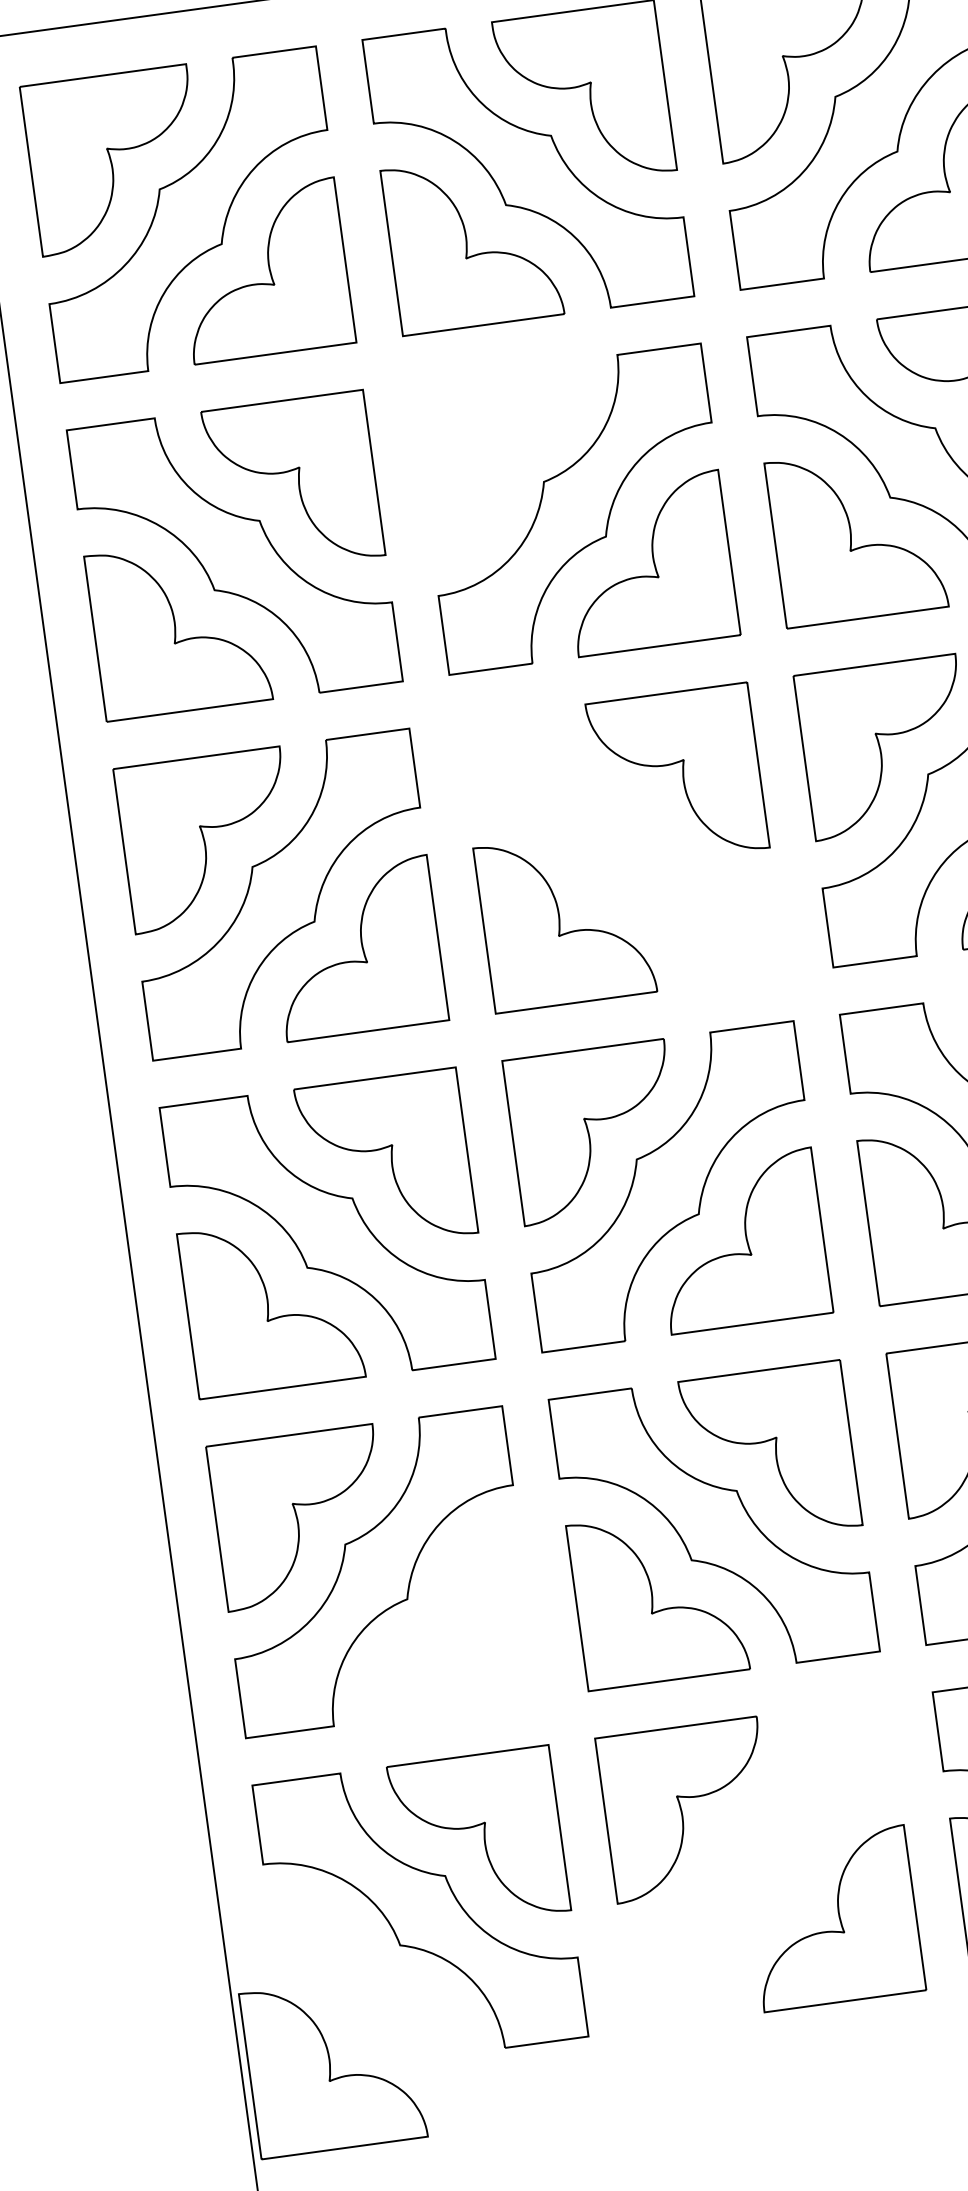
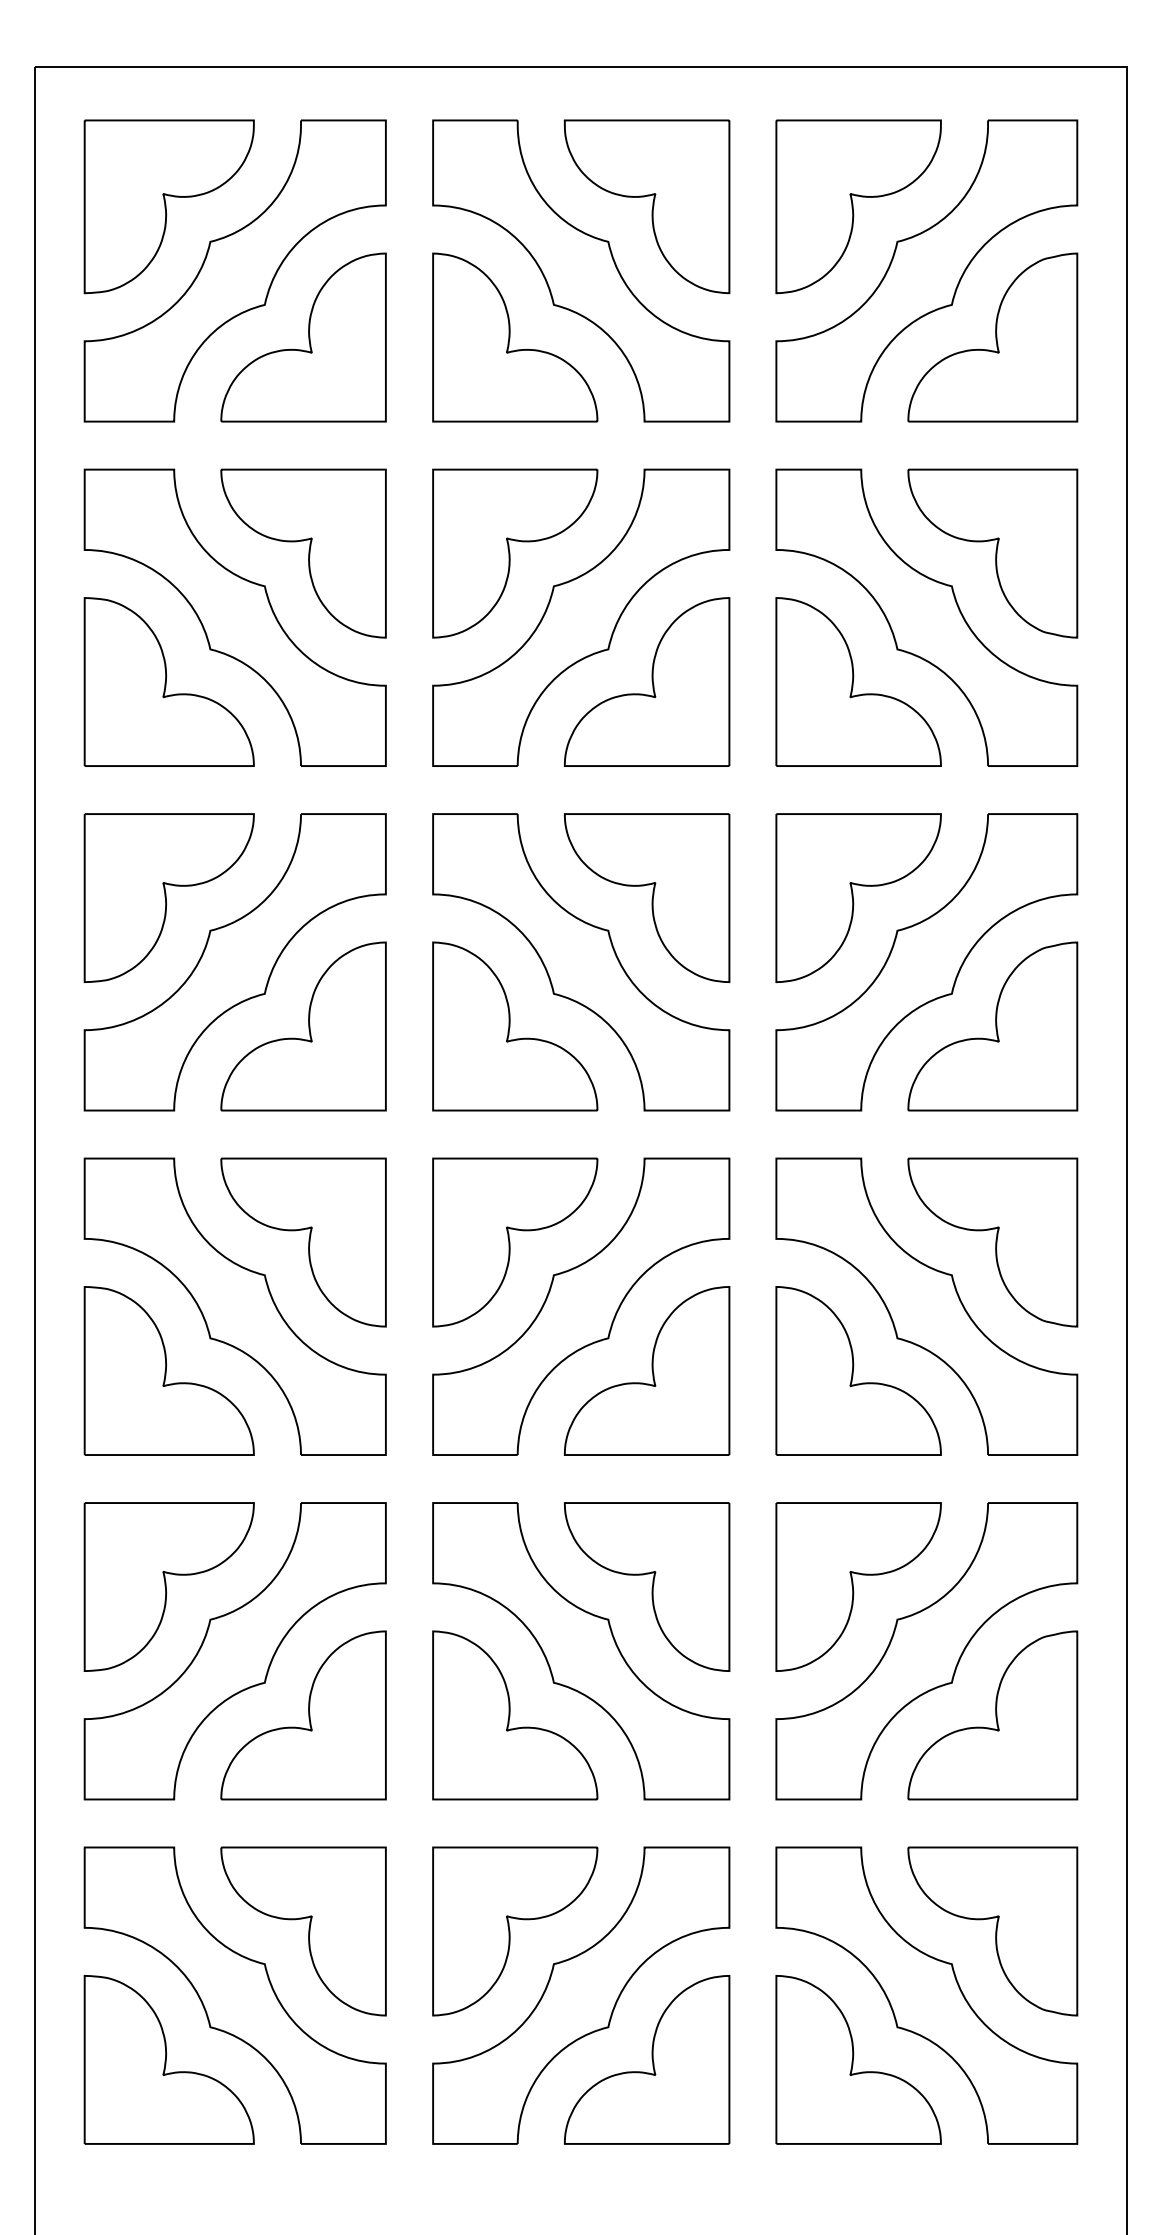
part: (501, 454) -> (515, 553), added
part: (621, 848) -> (581, 962), added
part: (449, 1626) -> (303, 1715), added
part: (760, 1864) -> (581, 1995), added
part: (332, 2065) -> (168, 2059), moved

